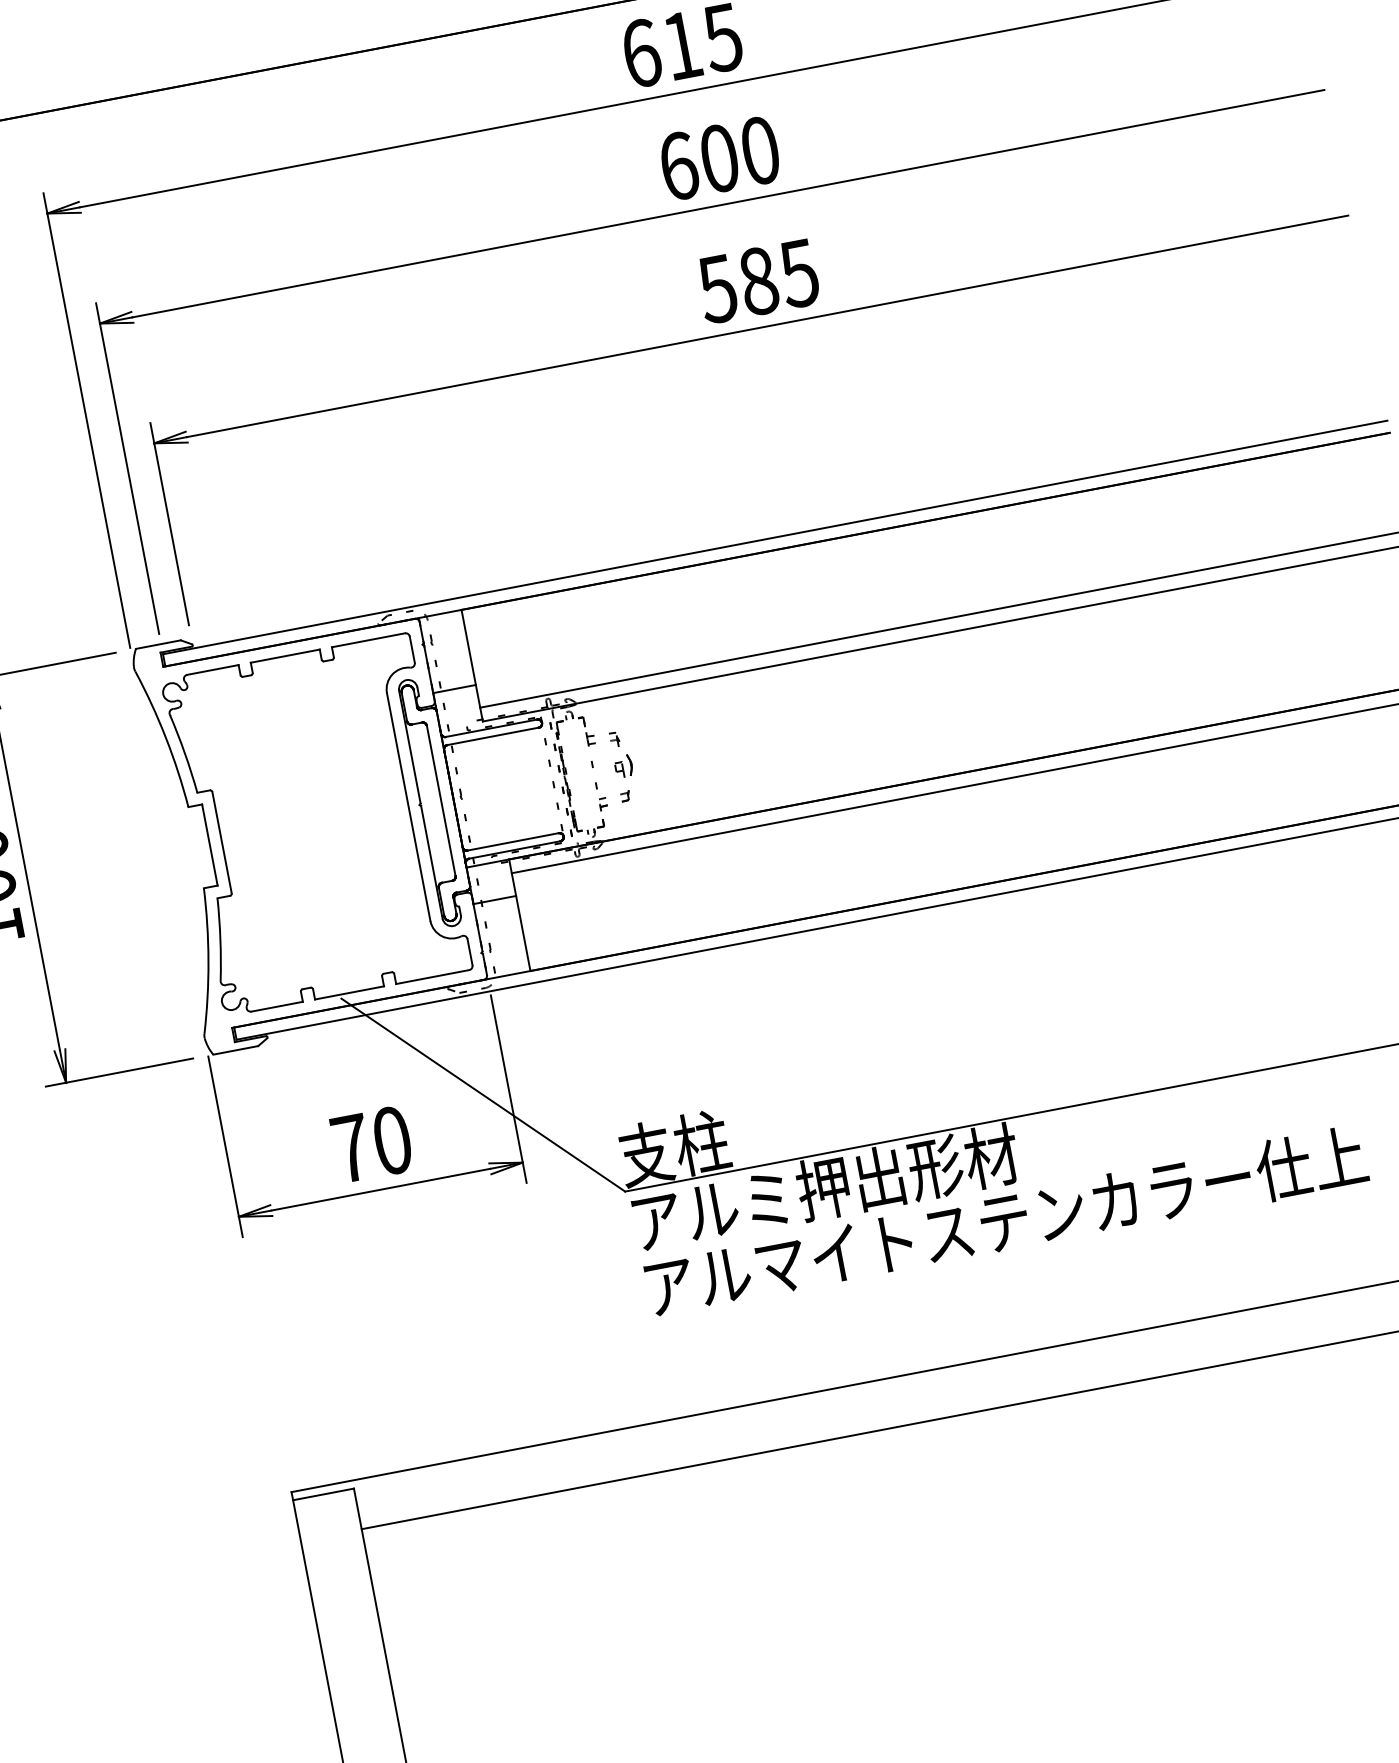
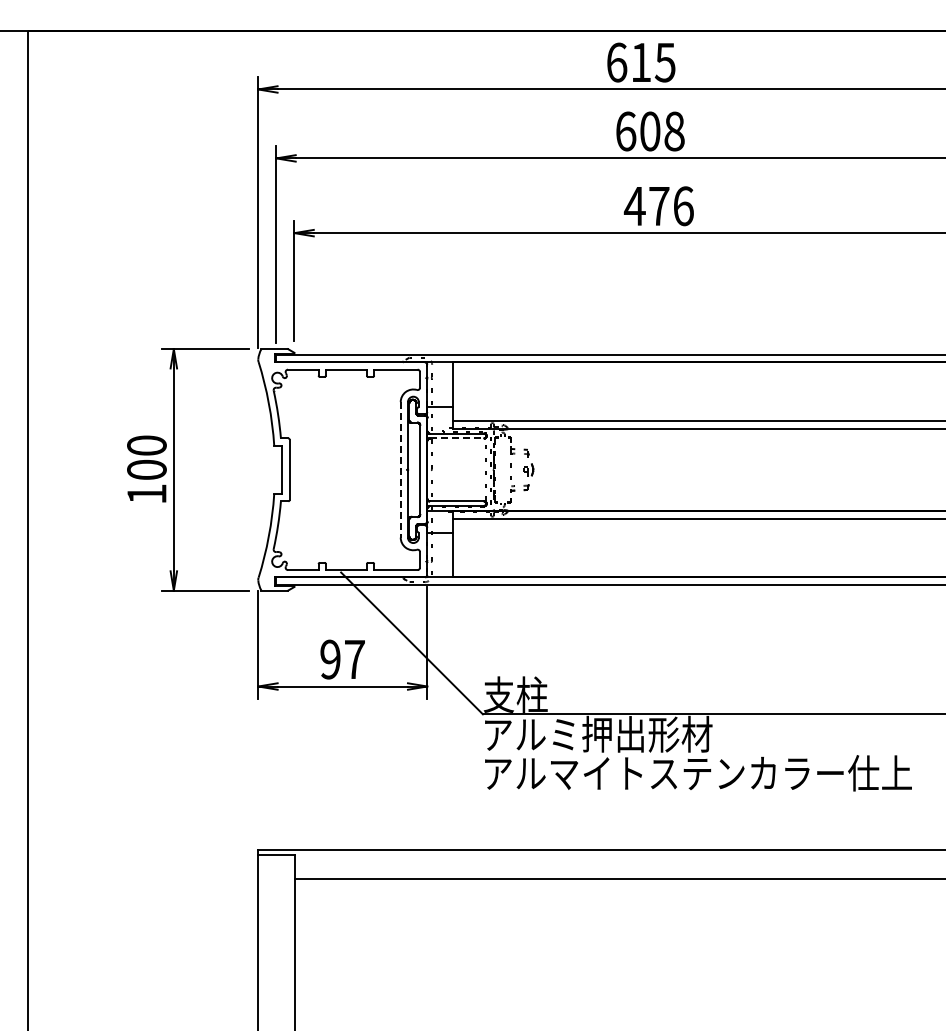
text: (760, 150) -> (674, 131), 600 -> 608
text: (757, 281) -> (658, 206), 585 -> 476
line: (494, 736) -> (457, 438), solid -> dashed
line: (408, 806) -> (400, 469), solid -> dashed
text: (371, 1144) -> (342, 659), 70 -> 97

